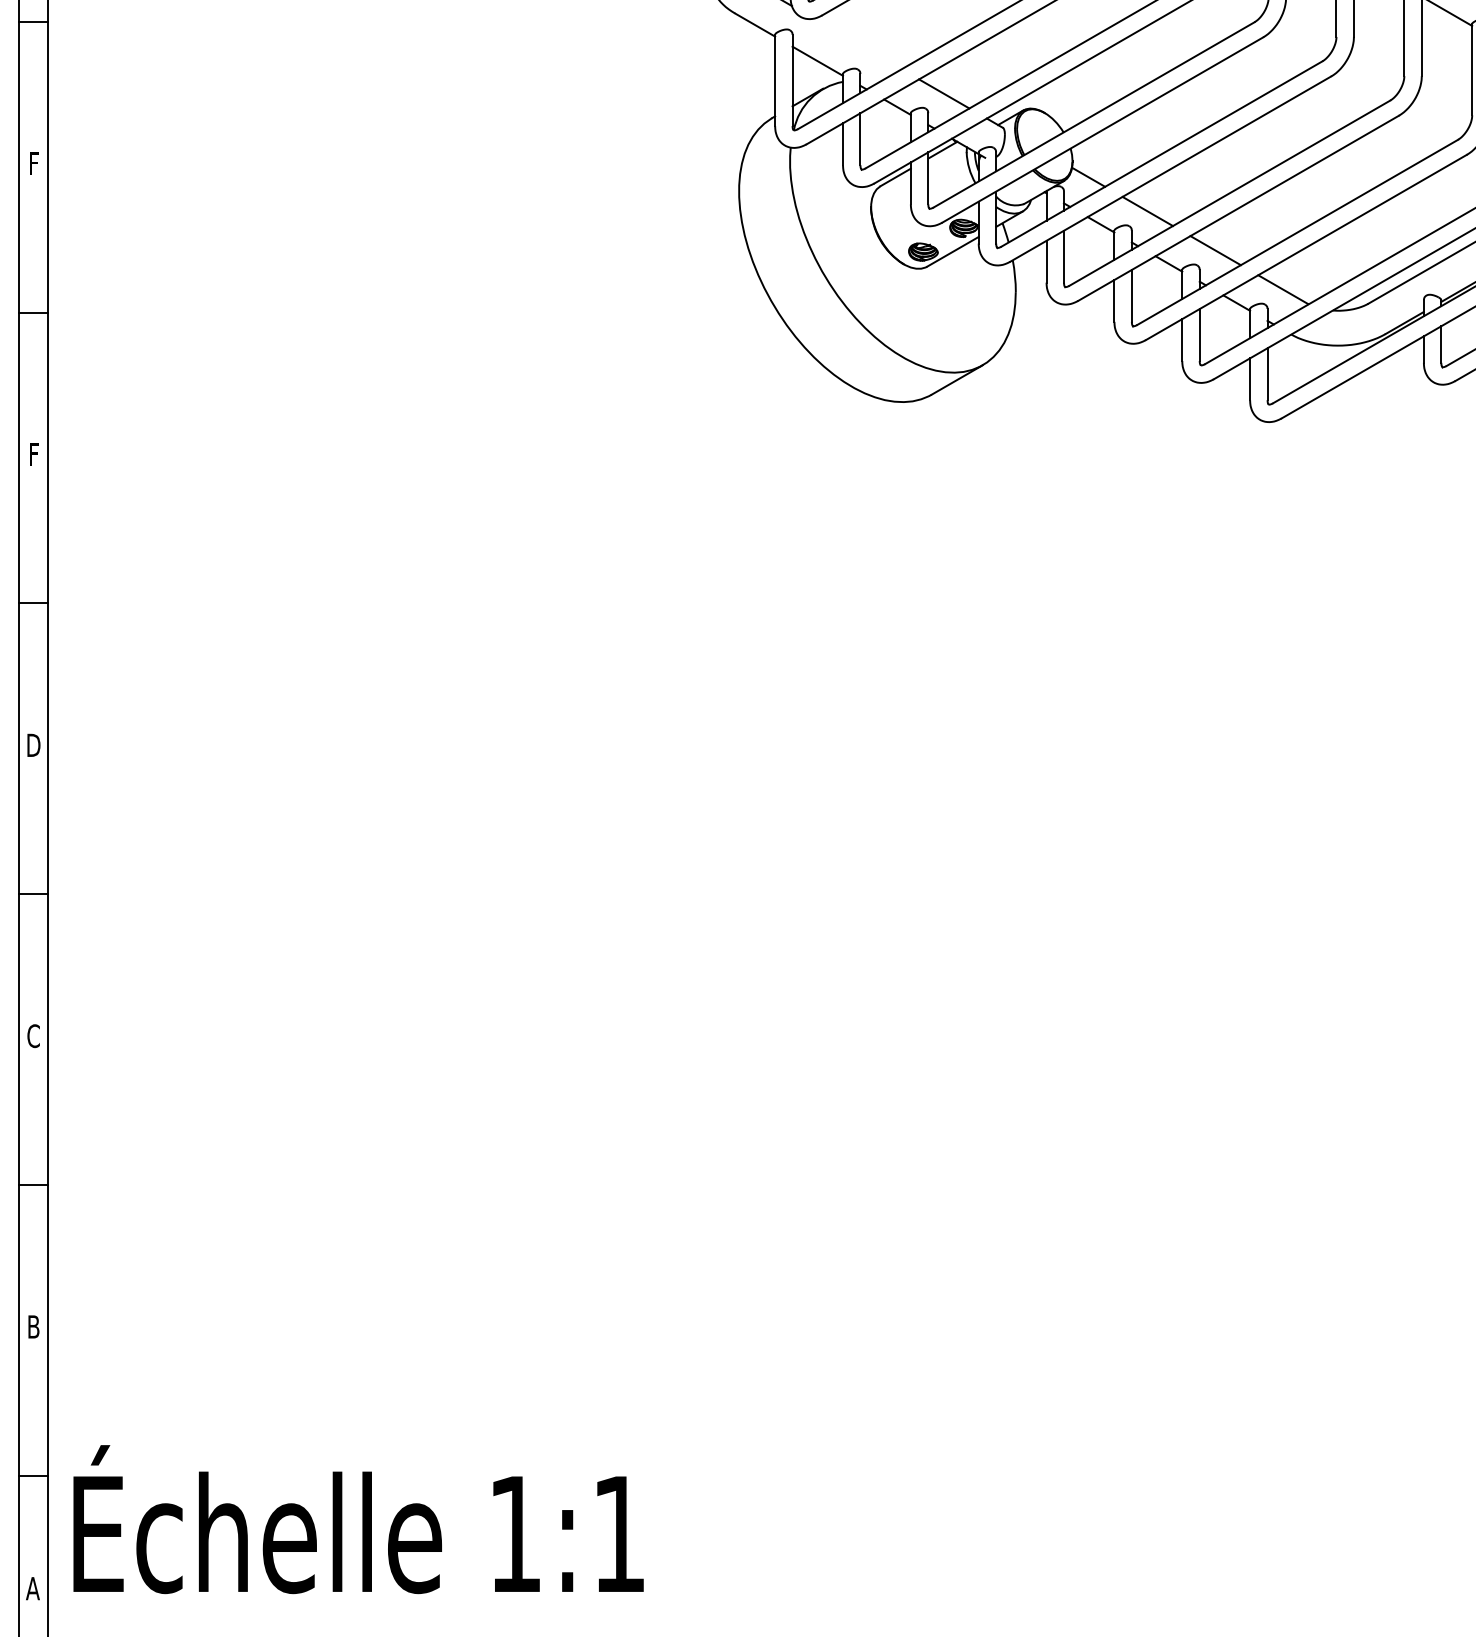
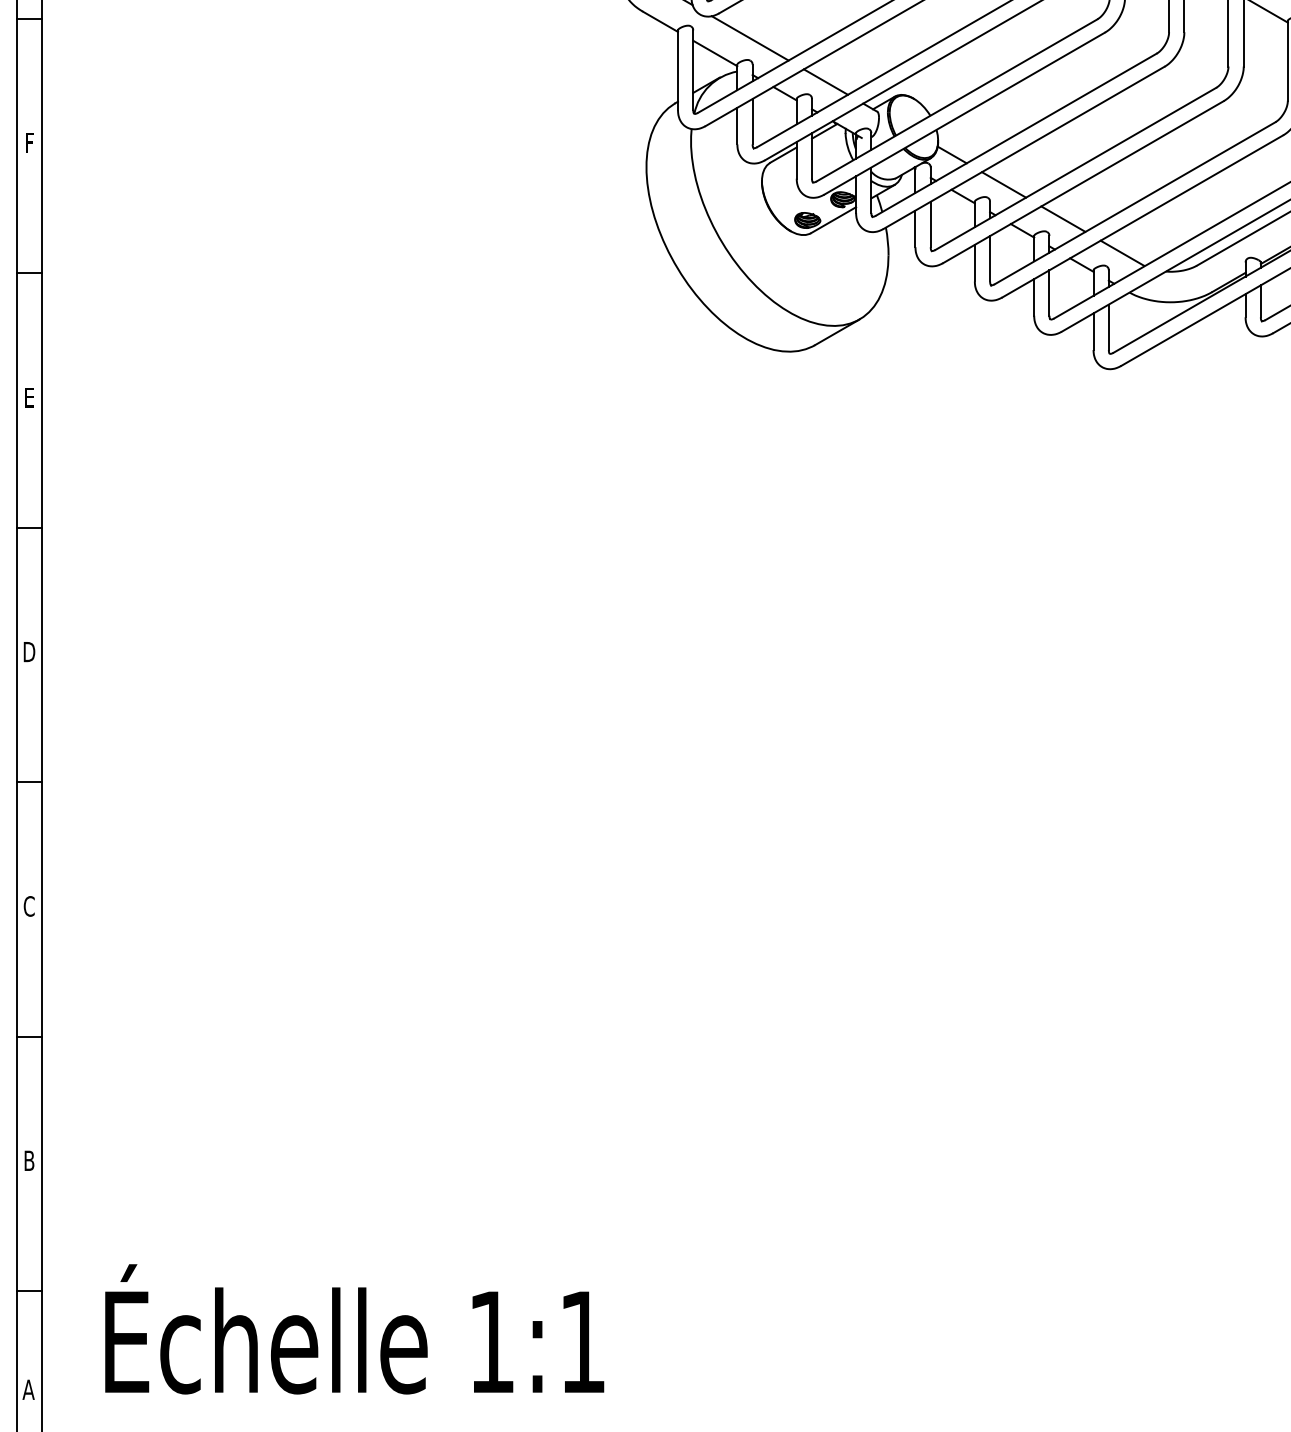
line: (857, 43) -> (750, 37), added
text: (33, 454) -> (29, 397), F -> E
text: (358, 1519) -> (354, 1329), moved

